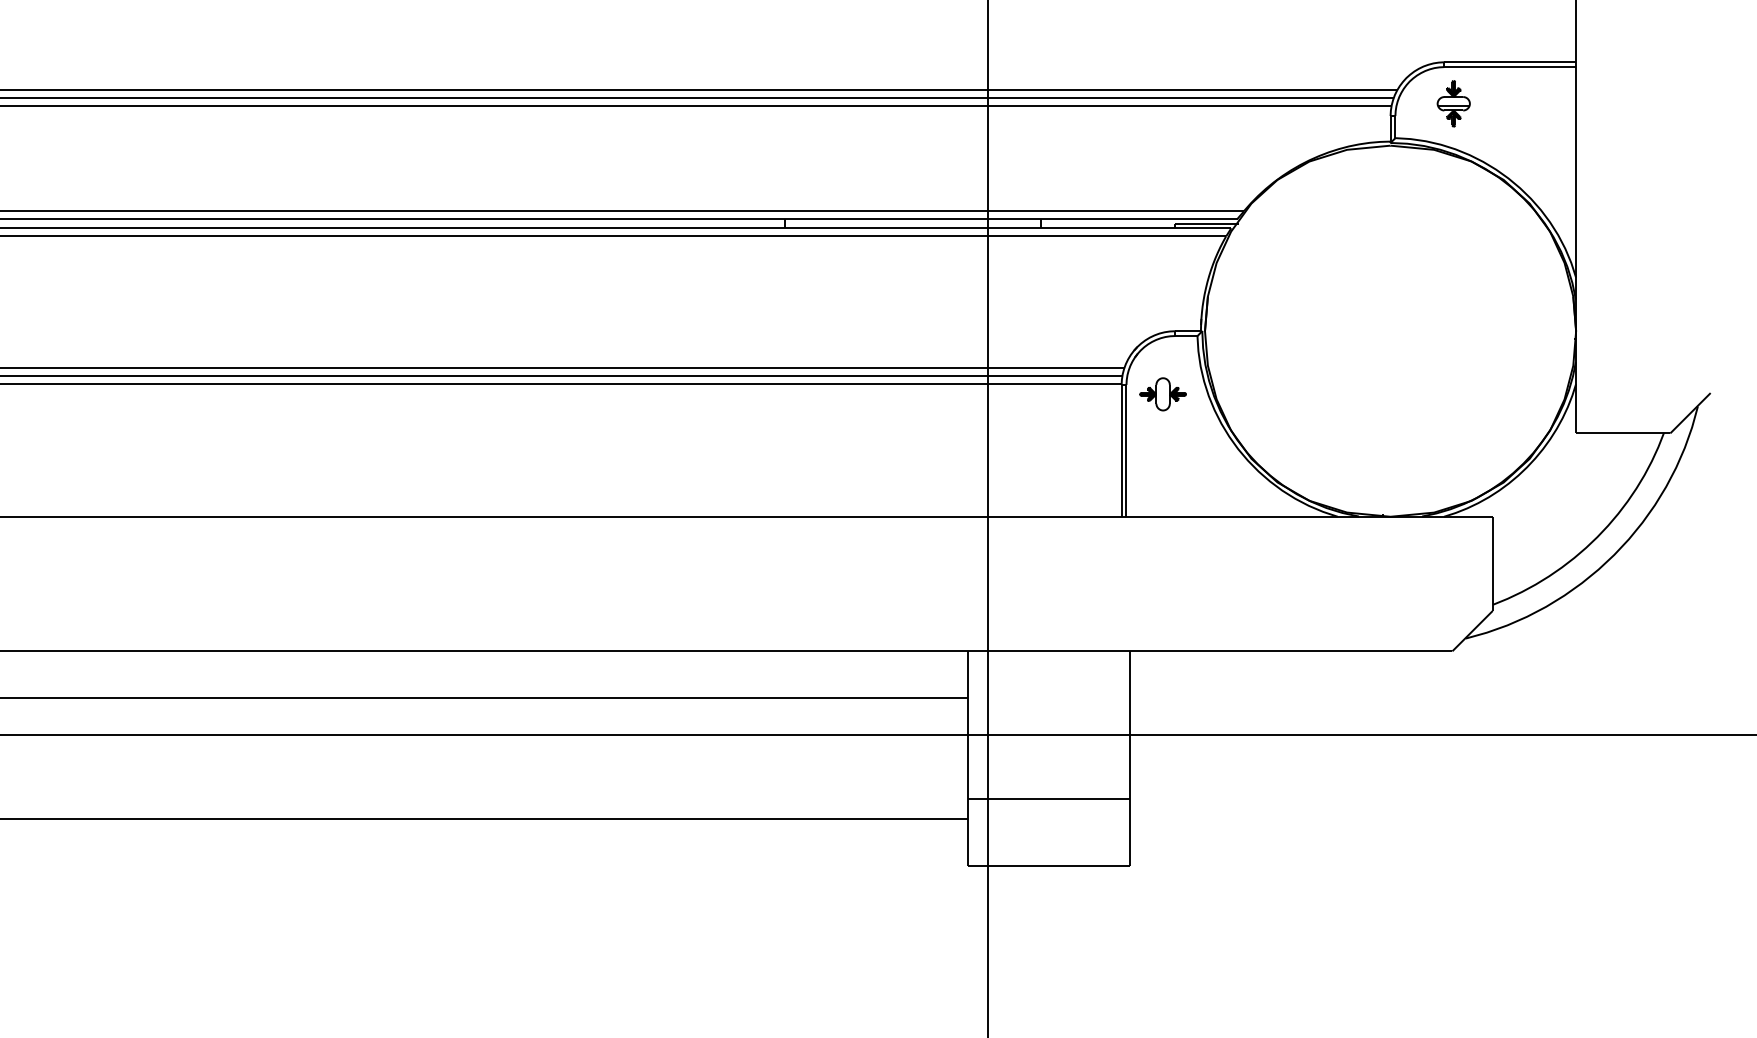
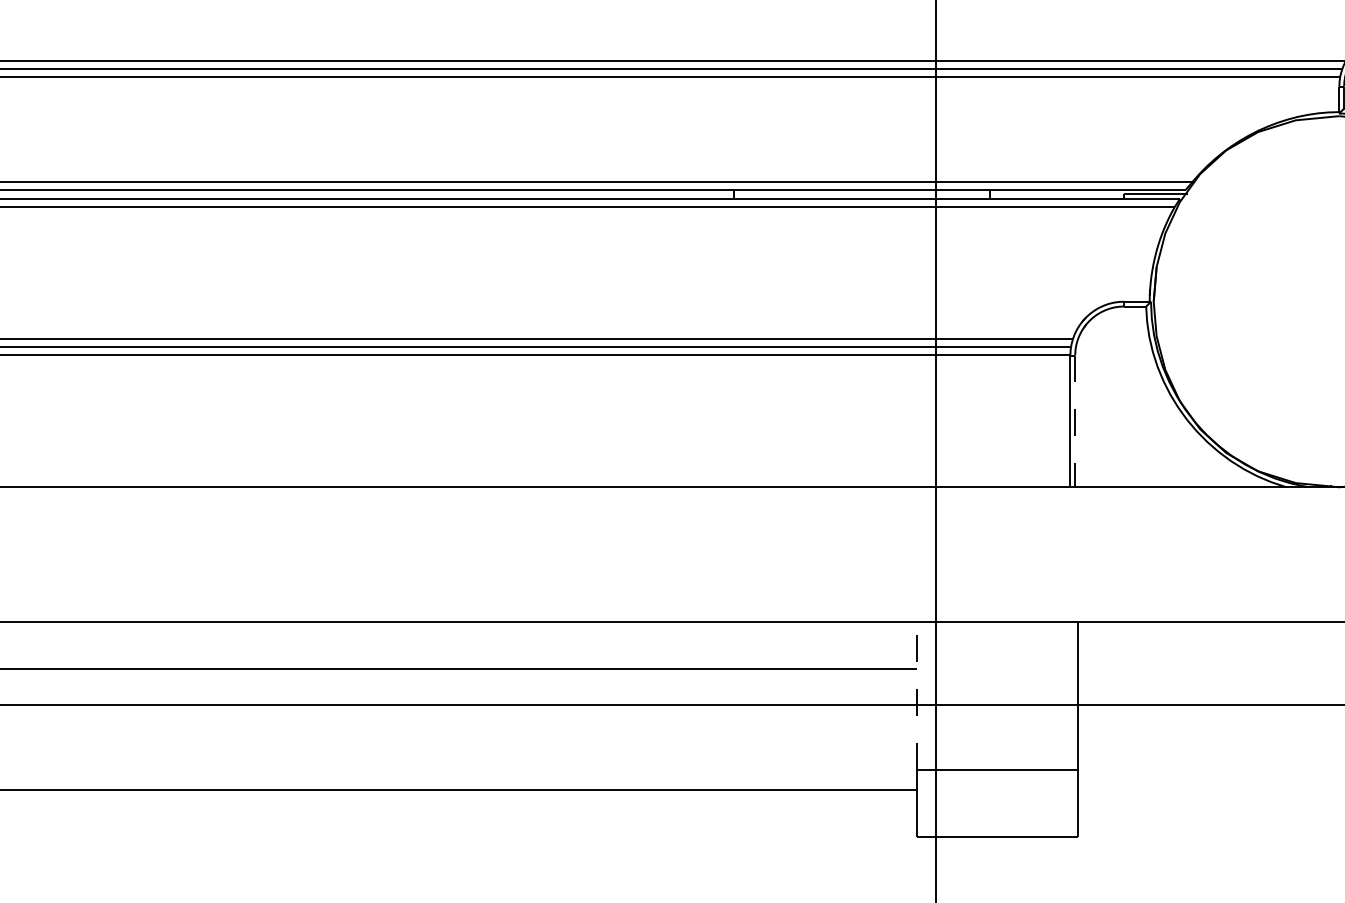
part: (1162, 394) -> (1111, 365), removed
line: (1126, 450) -> (1075, 421), solid -> dashed
line: (968, 725) -> (917, 696), solid -> dashed

